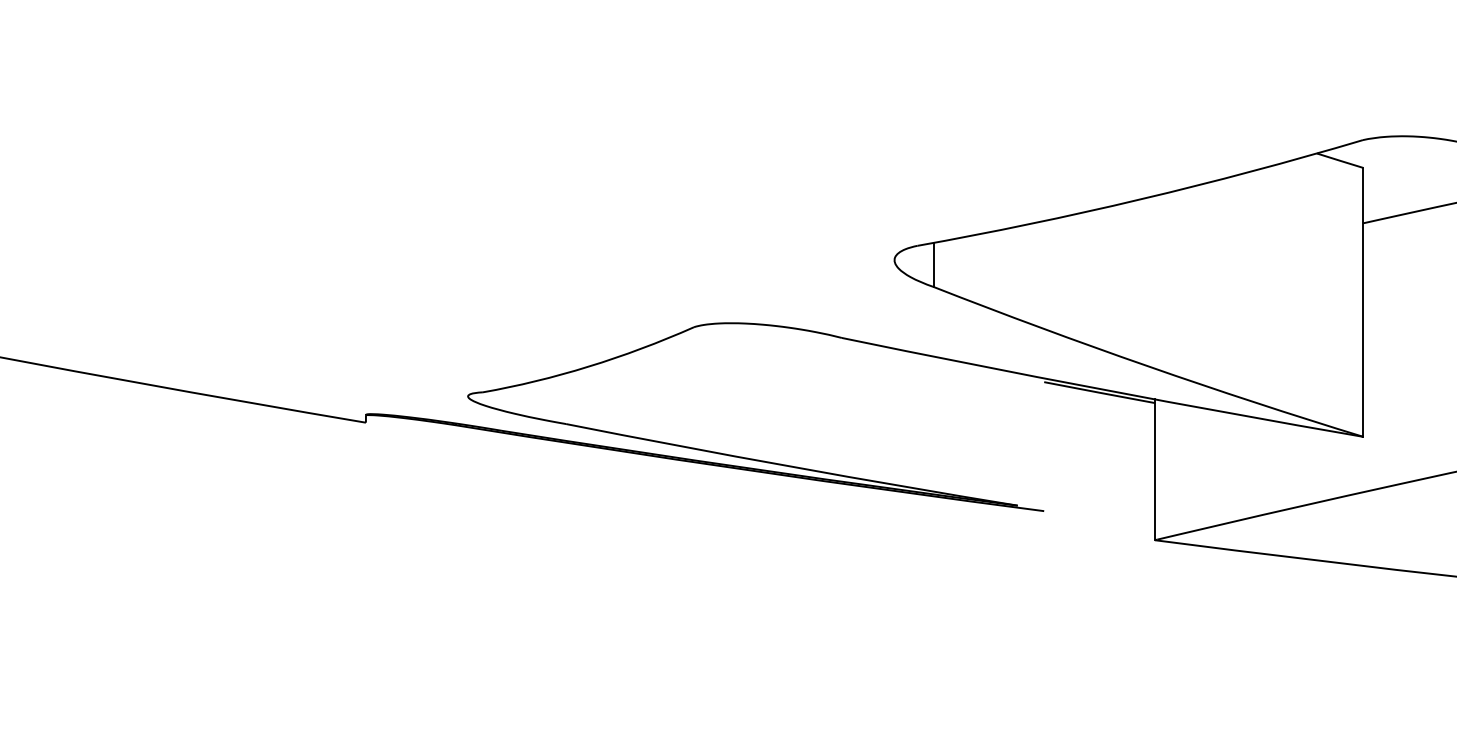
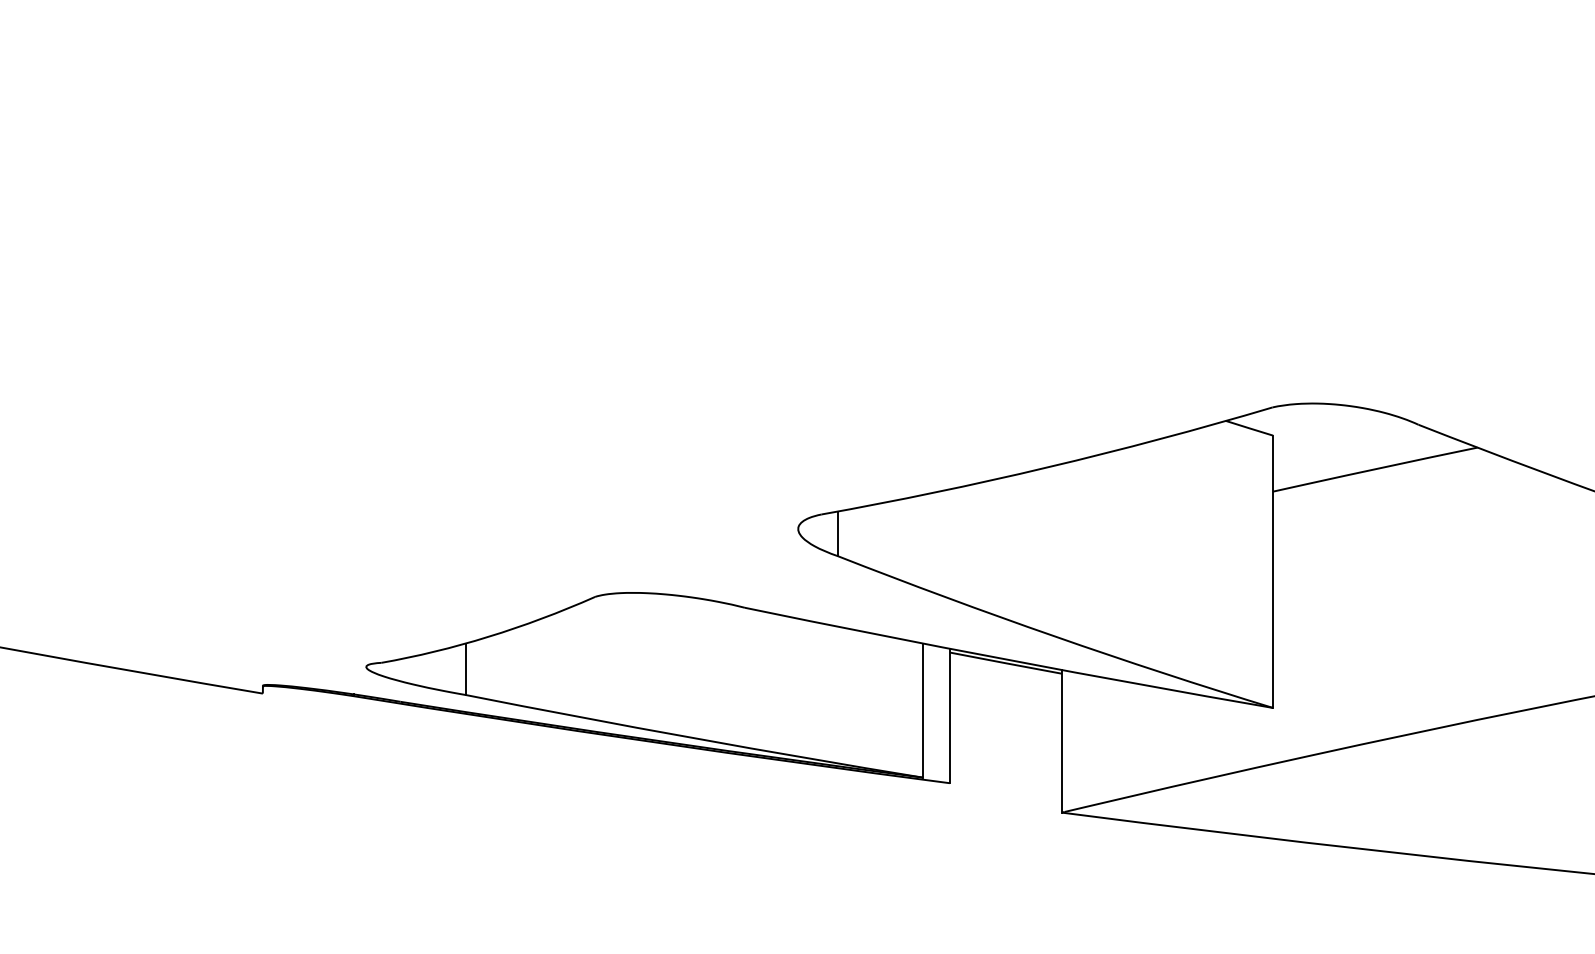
line: (565, 397) -> (465, 668), added
line: (1018, 439) -> (923, 710), added
line: (1043, 444) -> (949, 715), added

